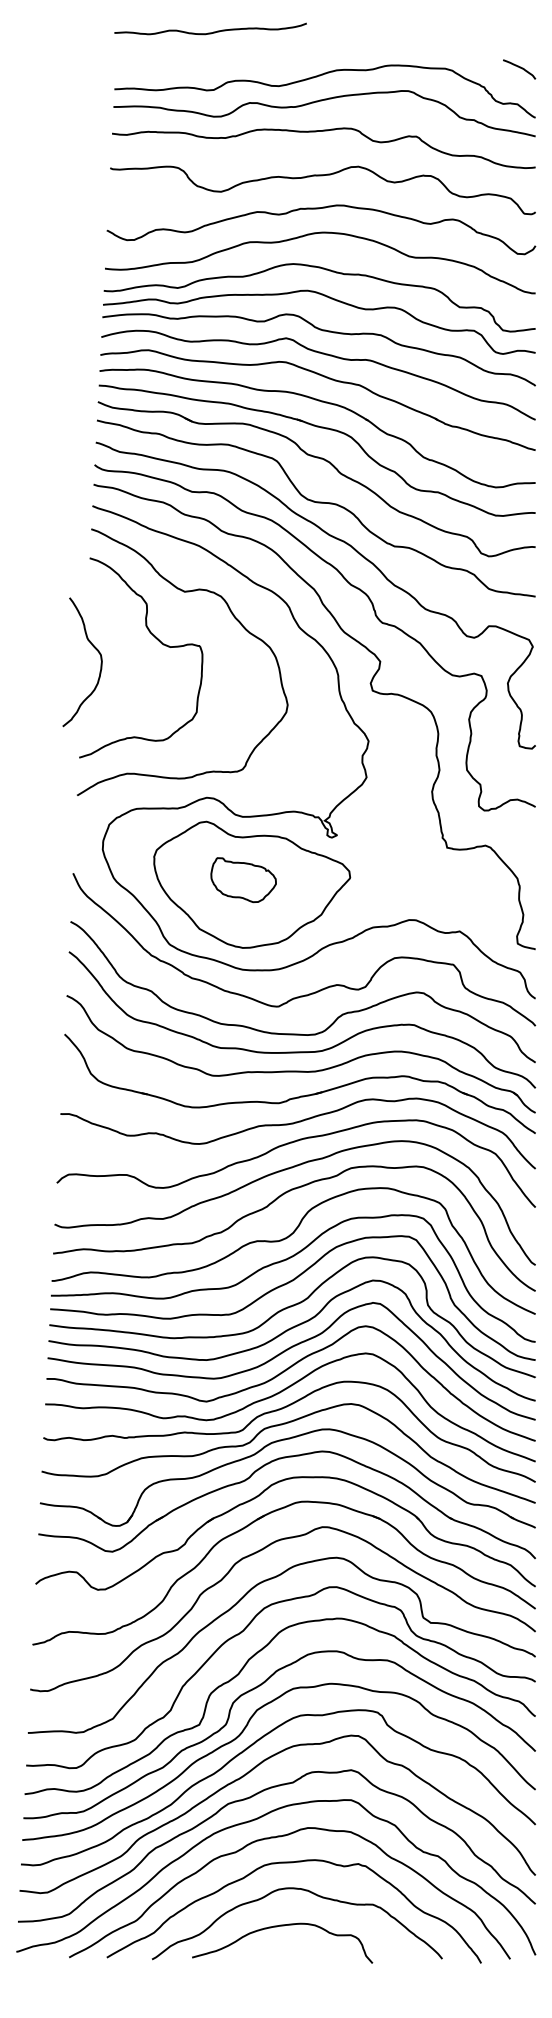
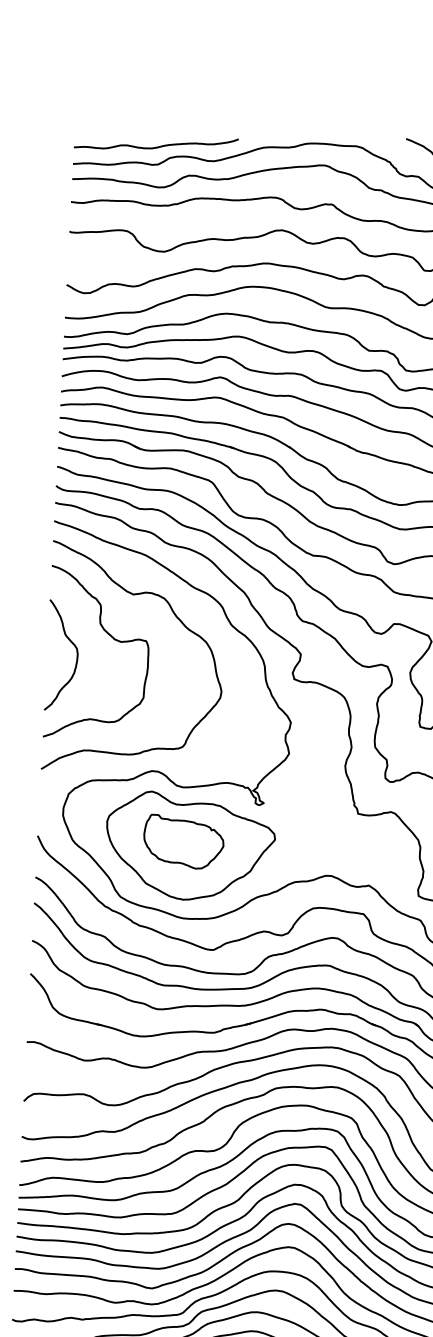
curve: (210, 32) -> (156, 146), moved
curve: (100, 663) -> (76, 655), moved
part: (243, 879) -> (183, 841), size x1.43

